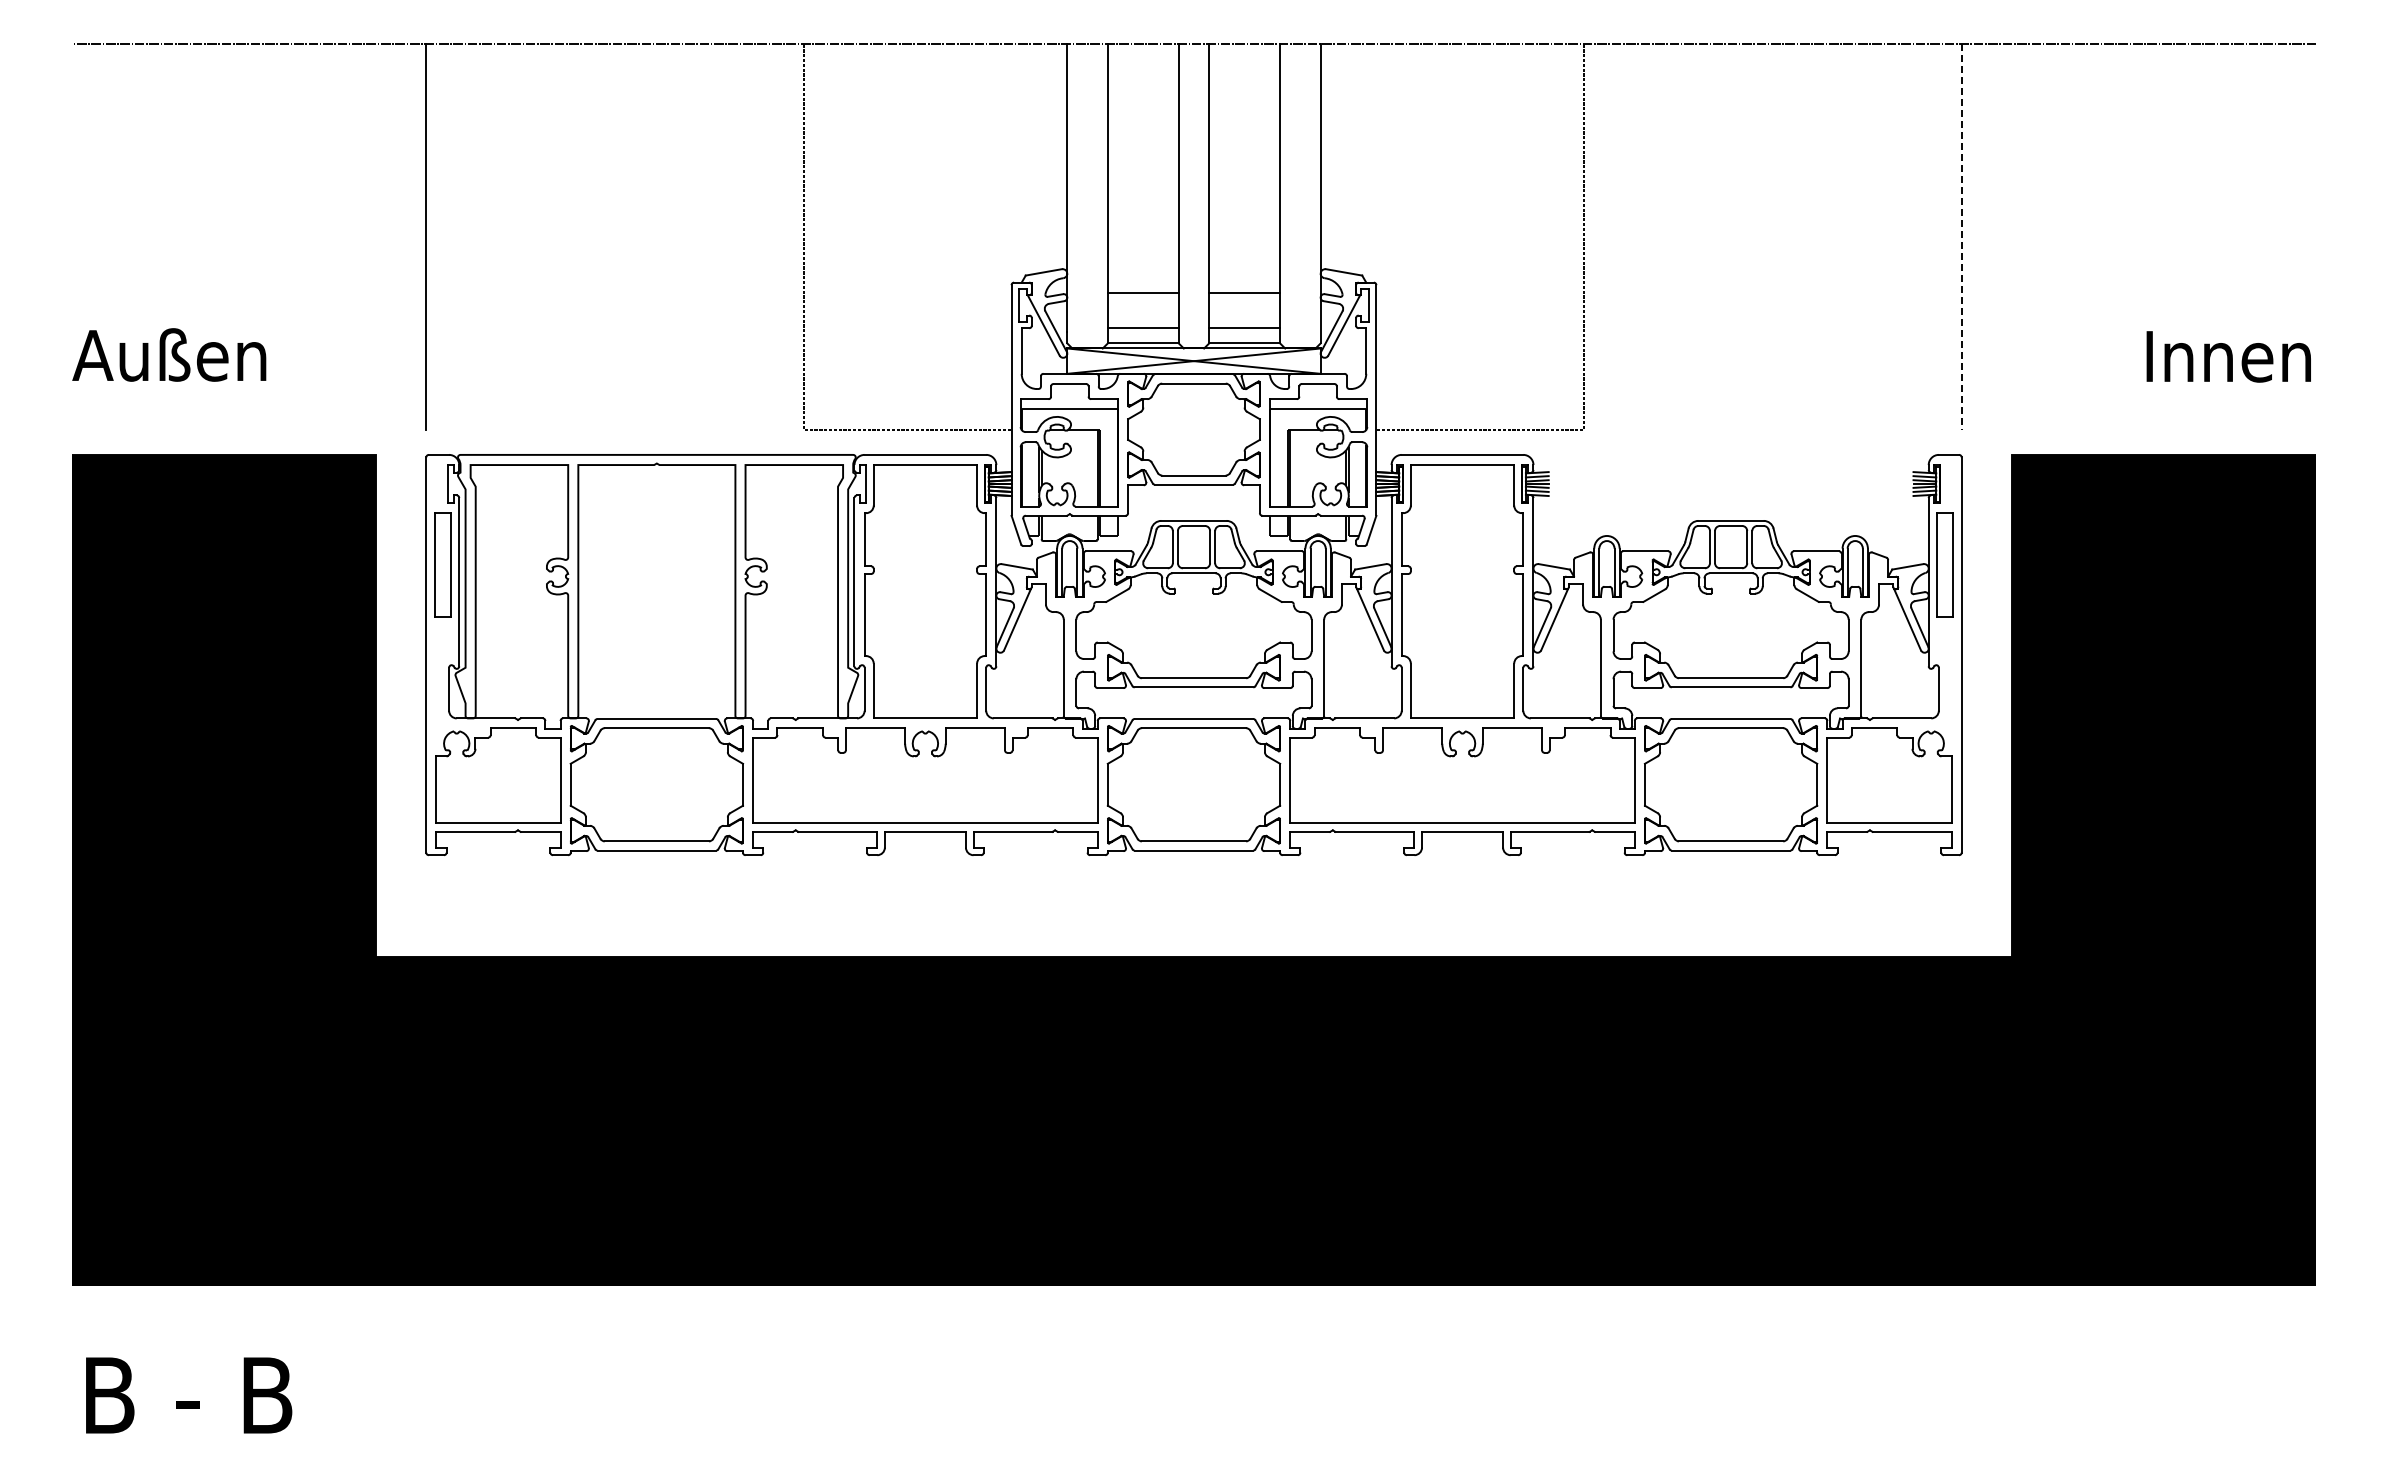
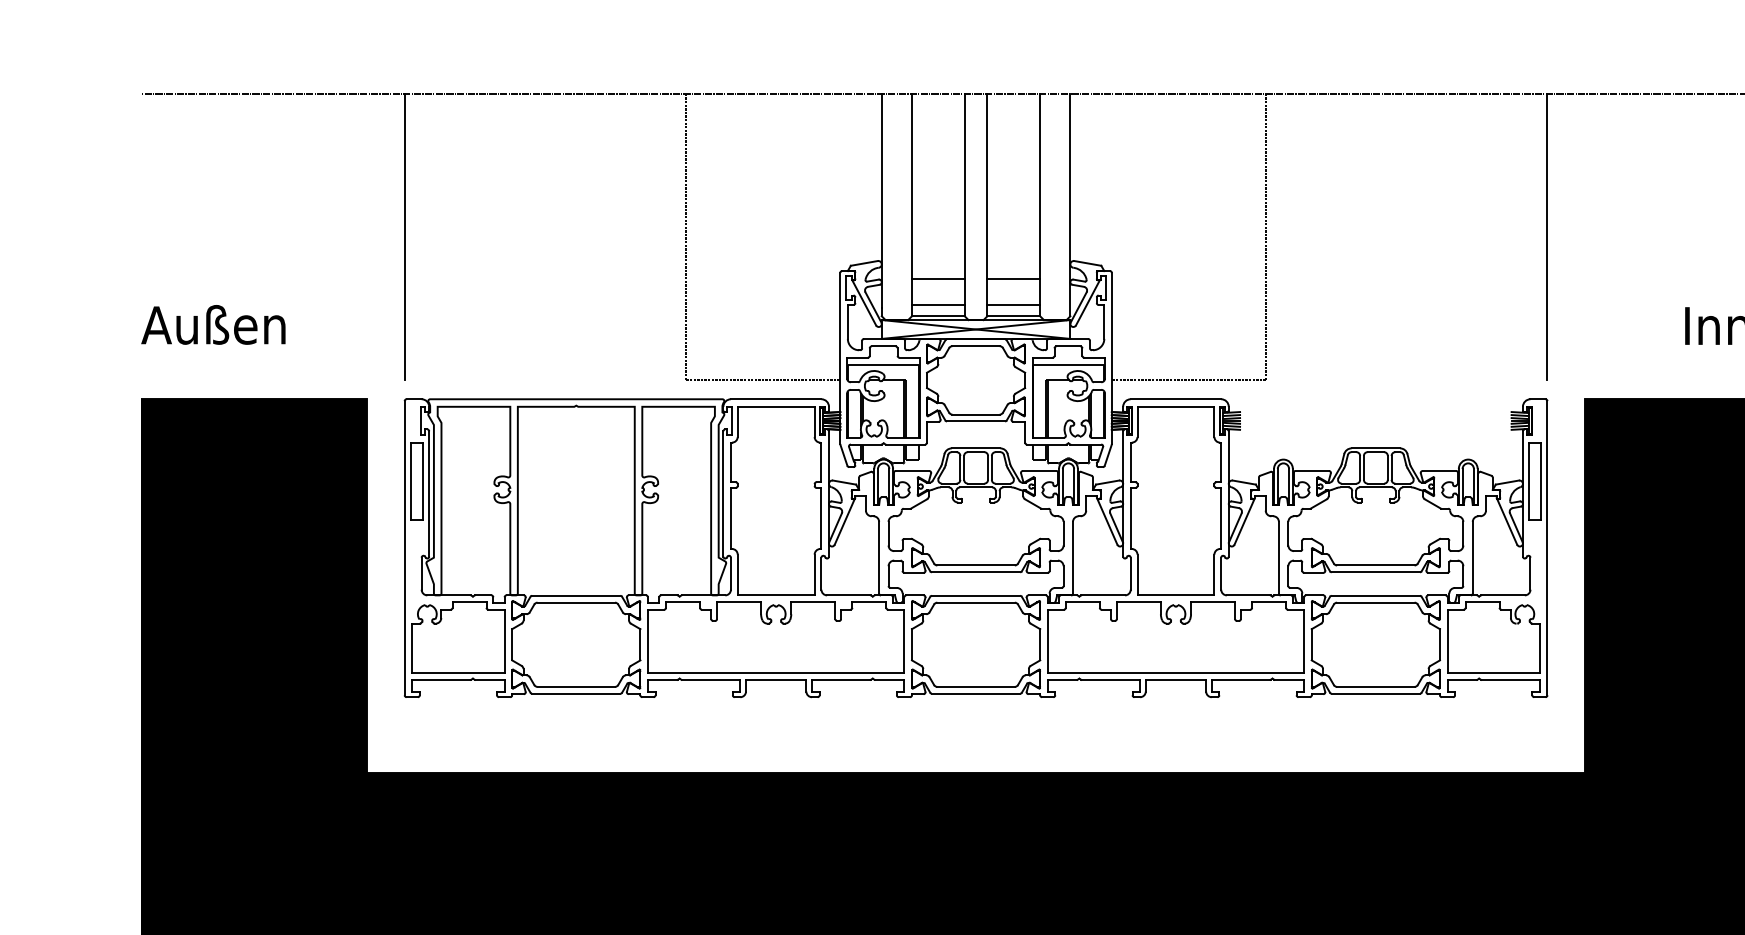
line: (1961, 237) -> (1547, 237), dashed -> solid

